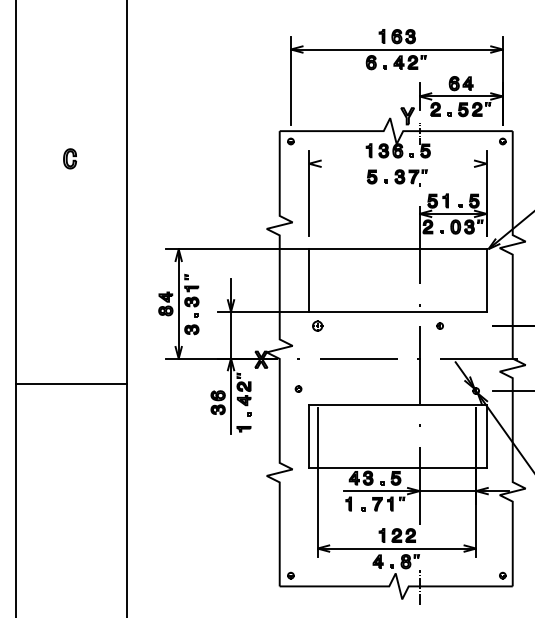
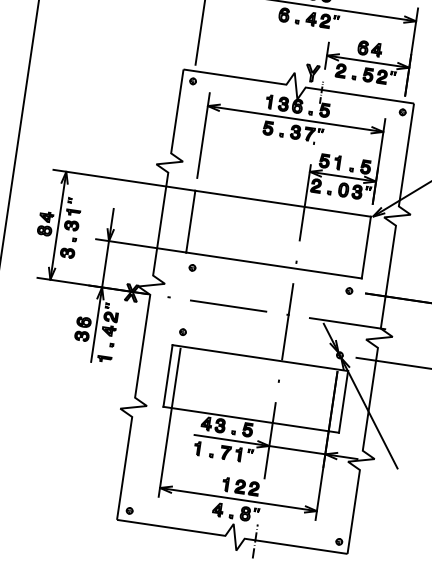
line: (397, 163) -> (295, 118), added
part: (317, 325) -> (192, 267), size x0.62
part: (439, 325) -> (348, 290), moved
part: (298, 388) -> (183, 331), moved

